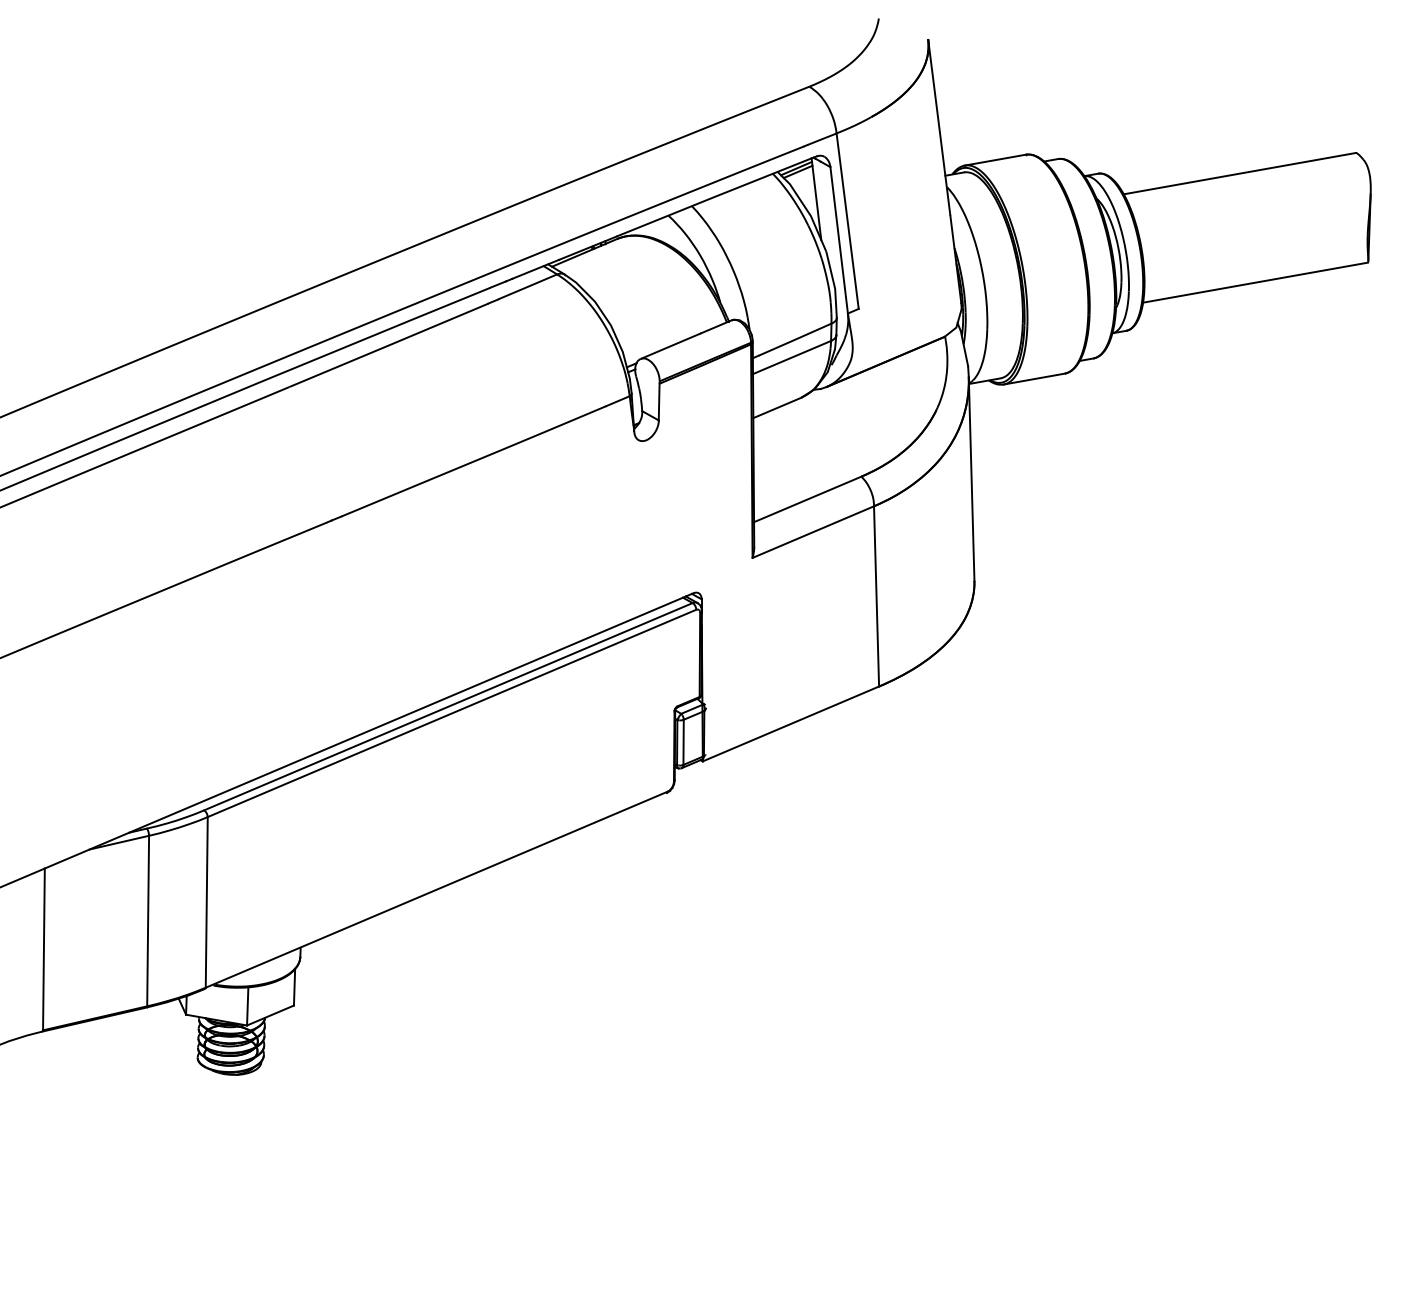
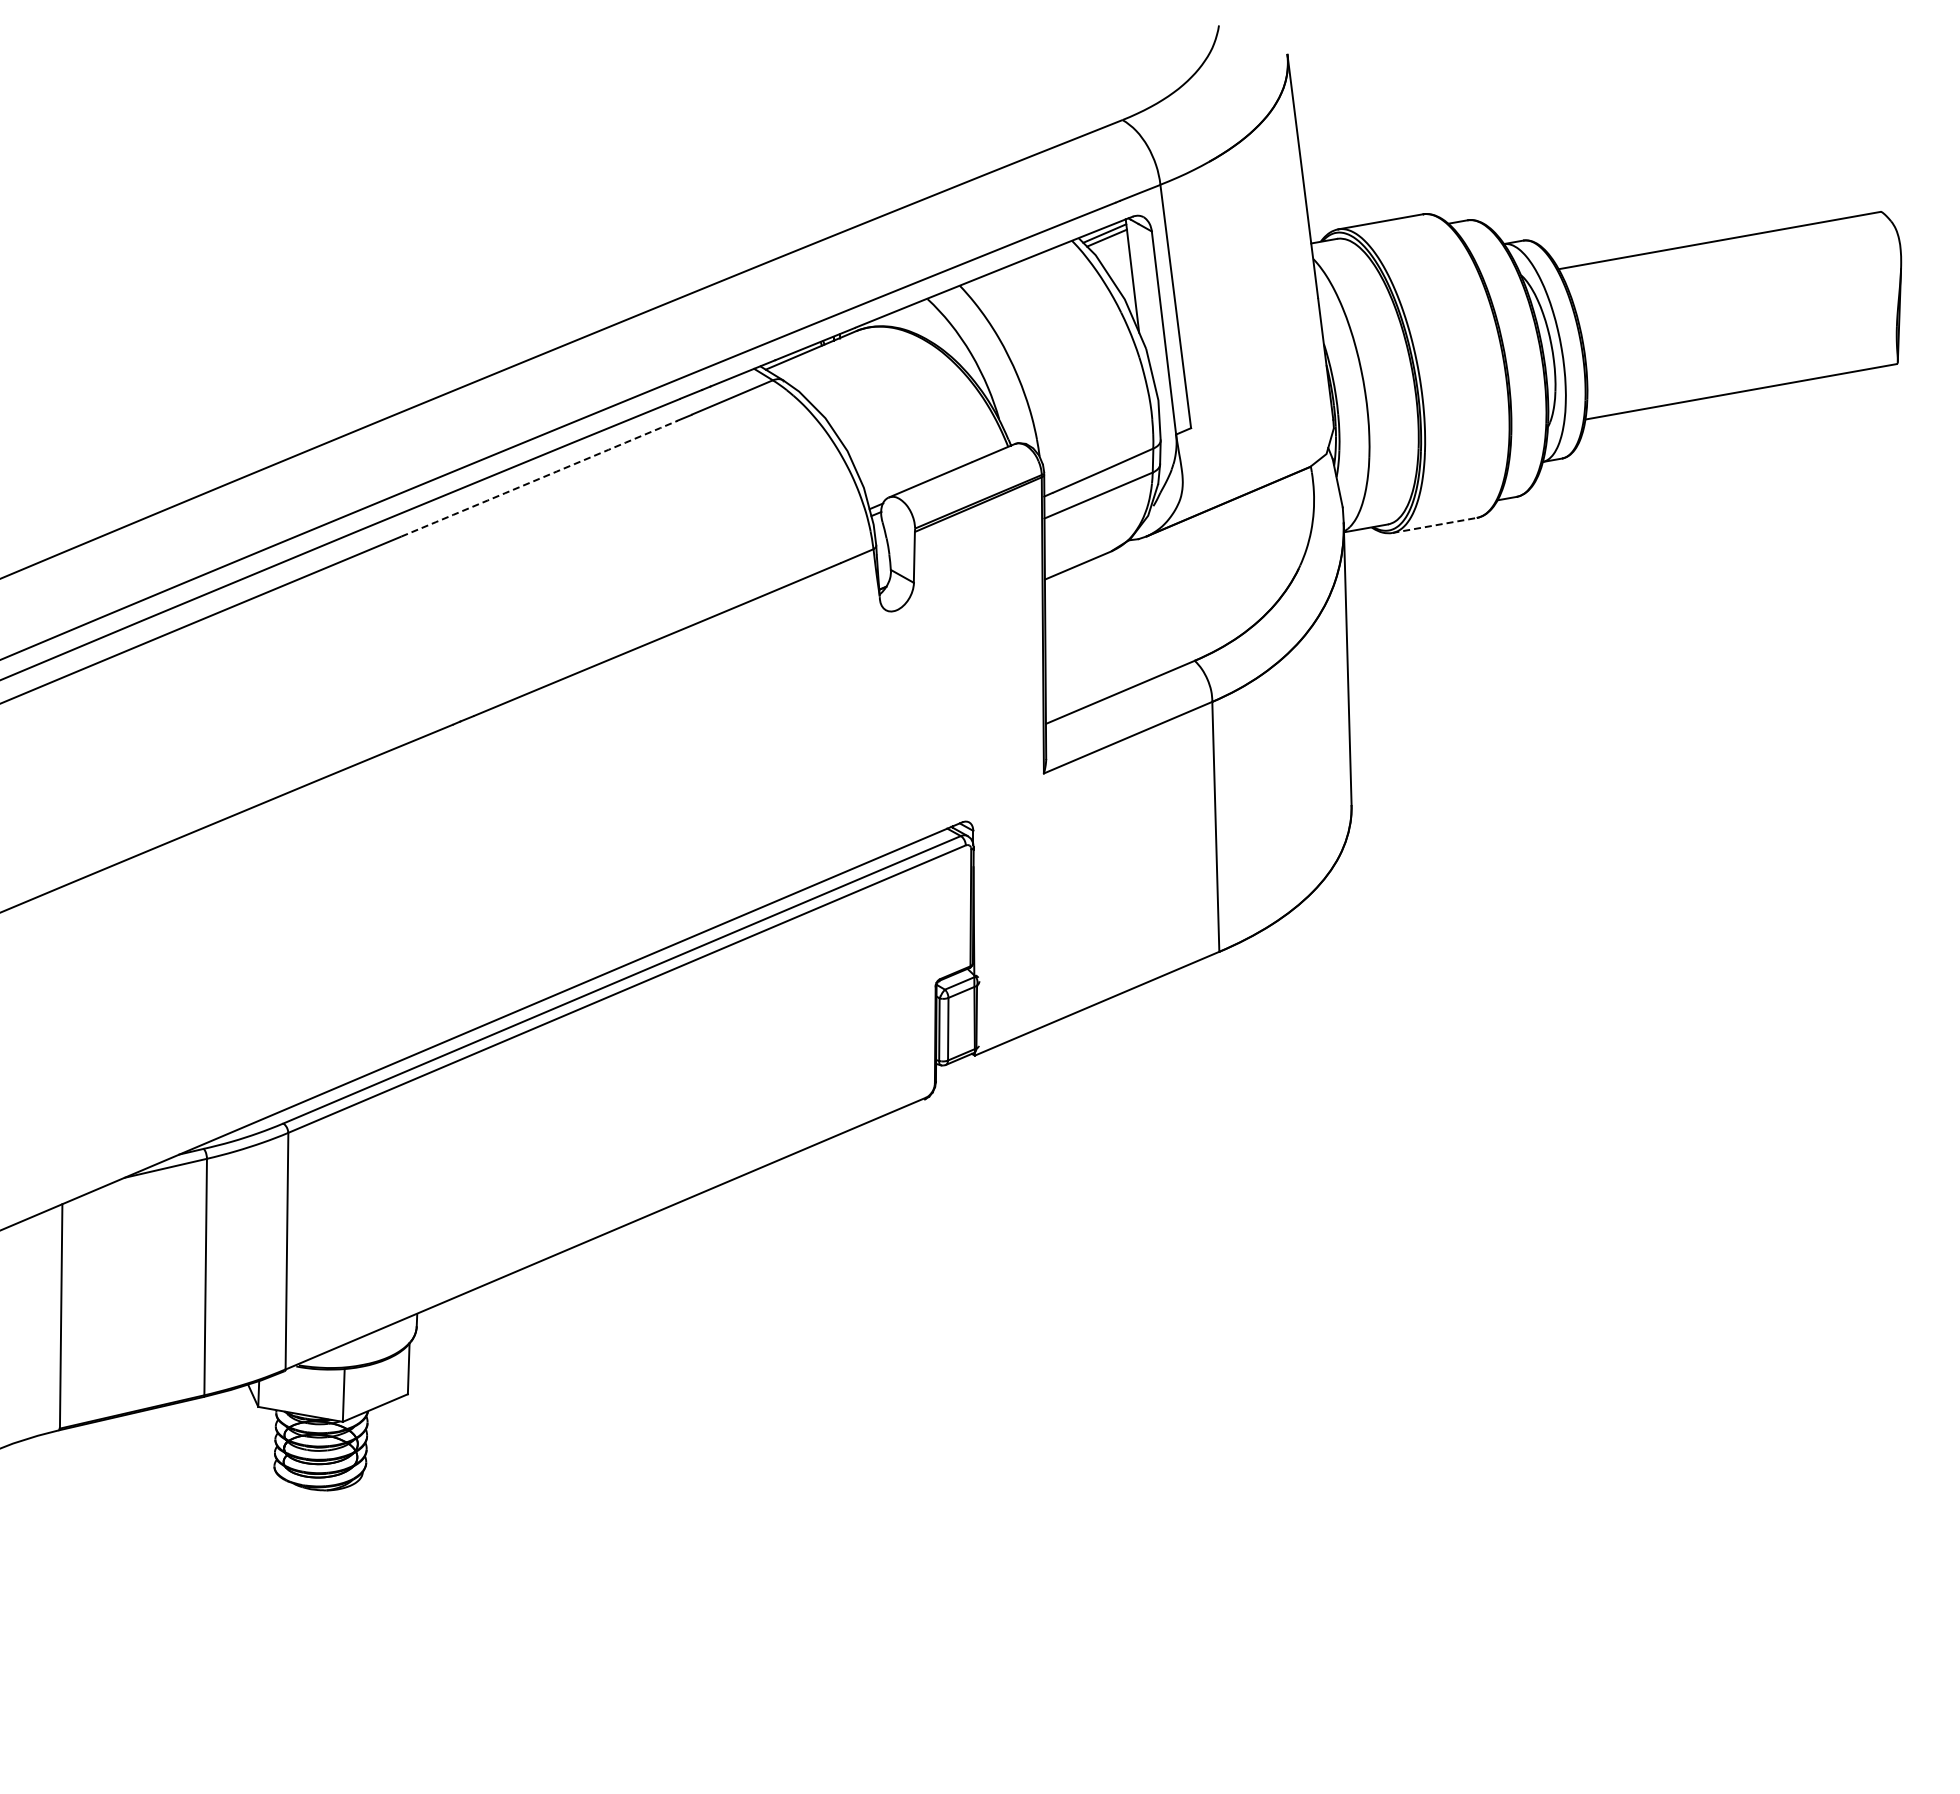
arc: (388, 345) -> (539, 478), solid -> dashed
line: (1034, 379) -> (1434, 525), solid -> dashed

